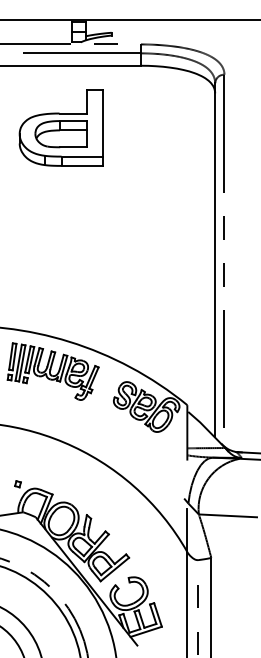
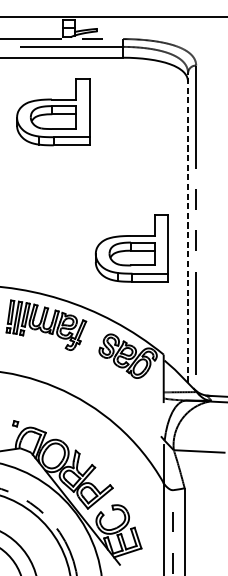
line: (215, 260) -> (188, 228), solid -> dashed
part: (150, 283) -> (131, 248), added

